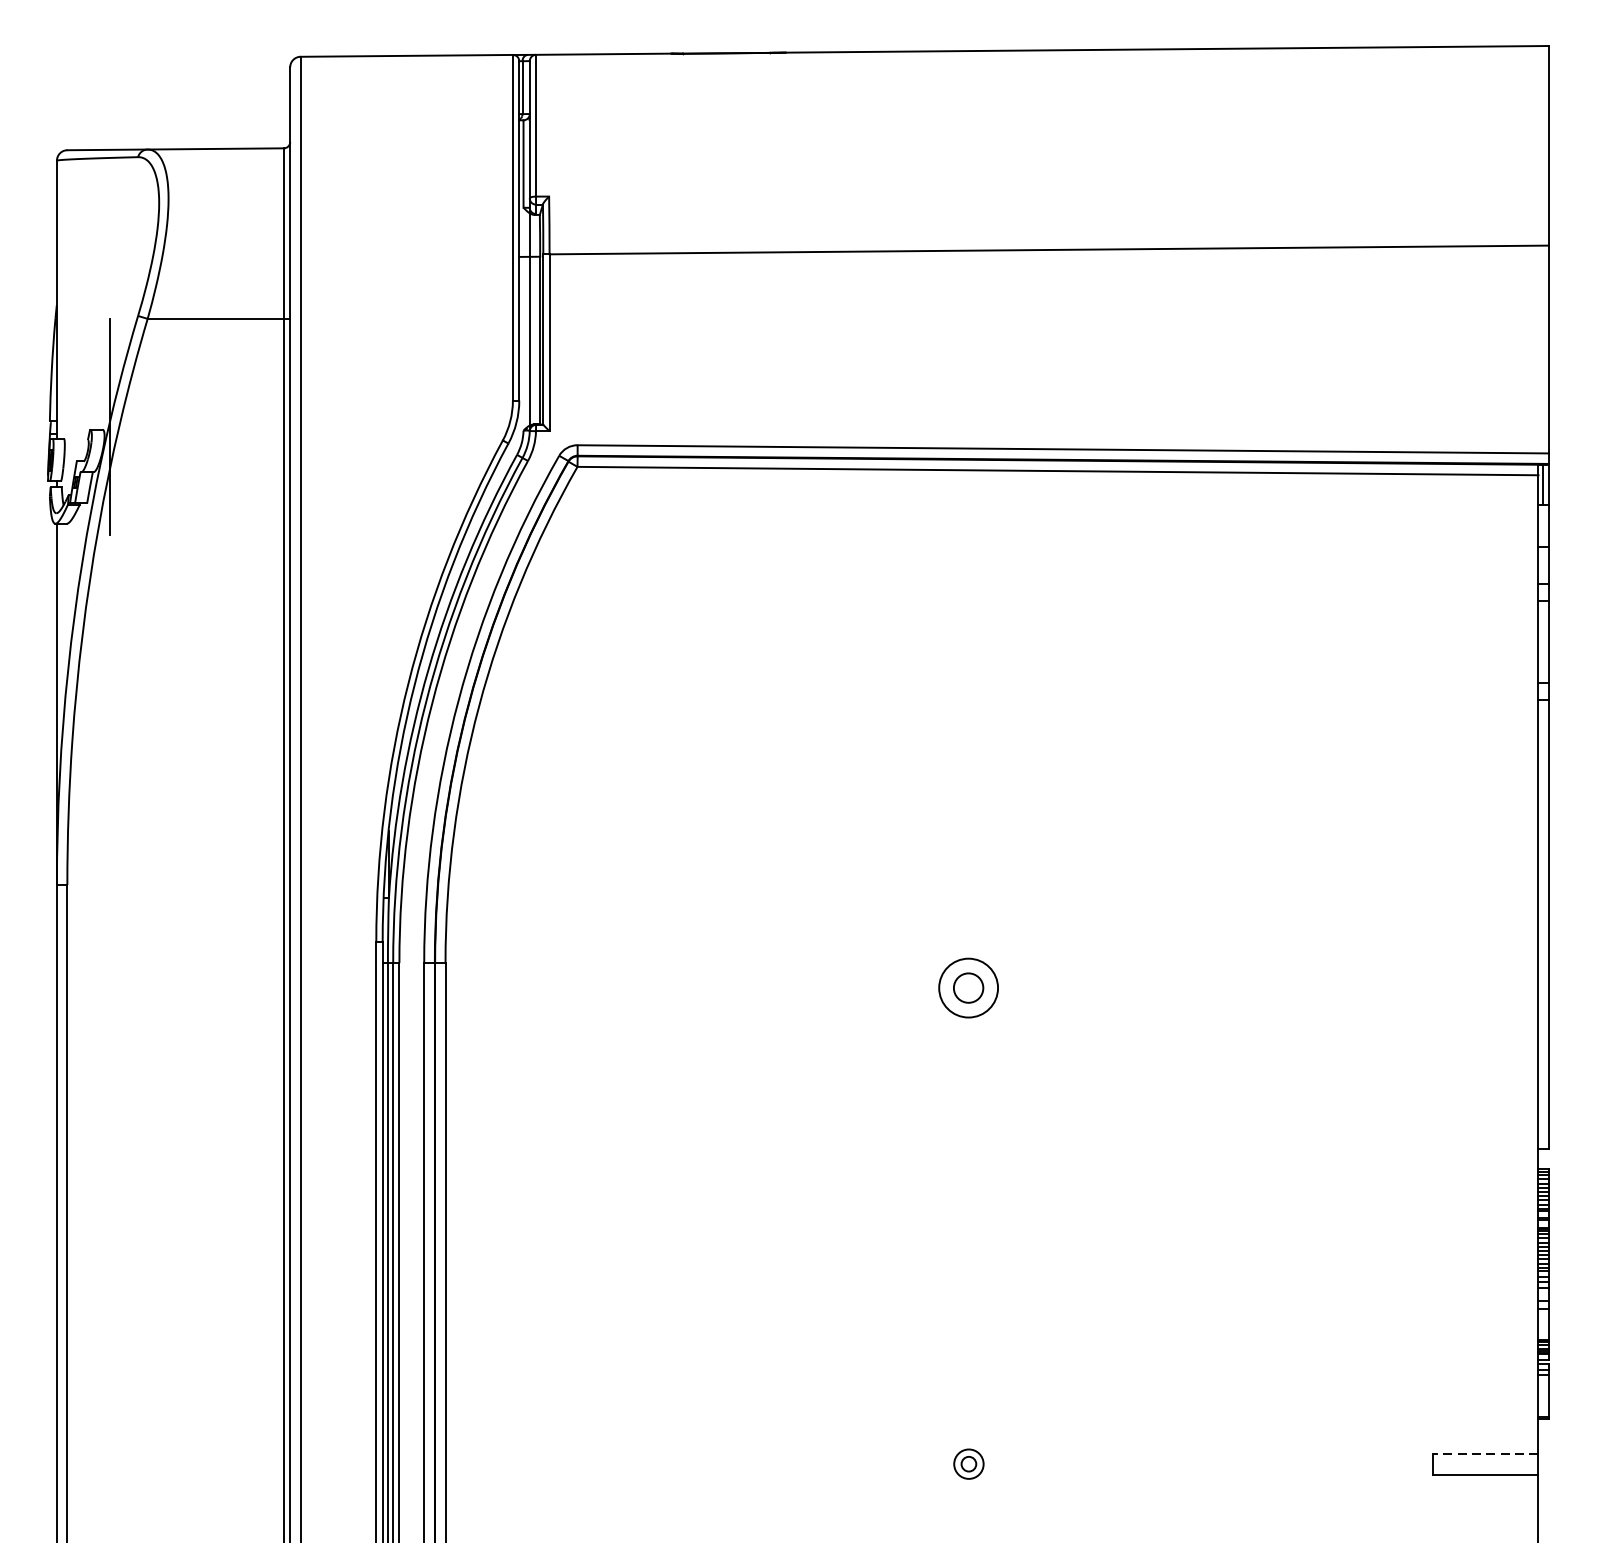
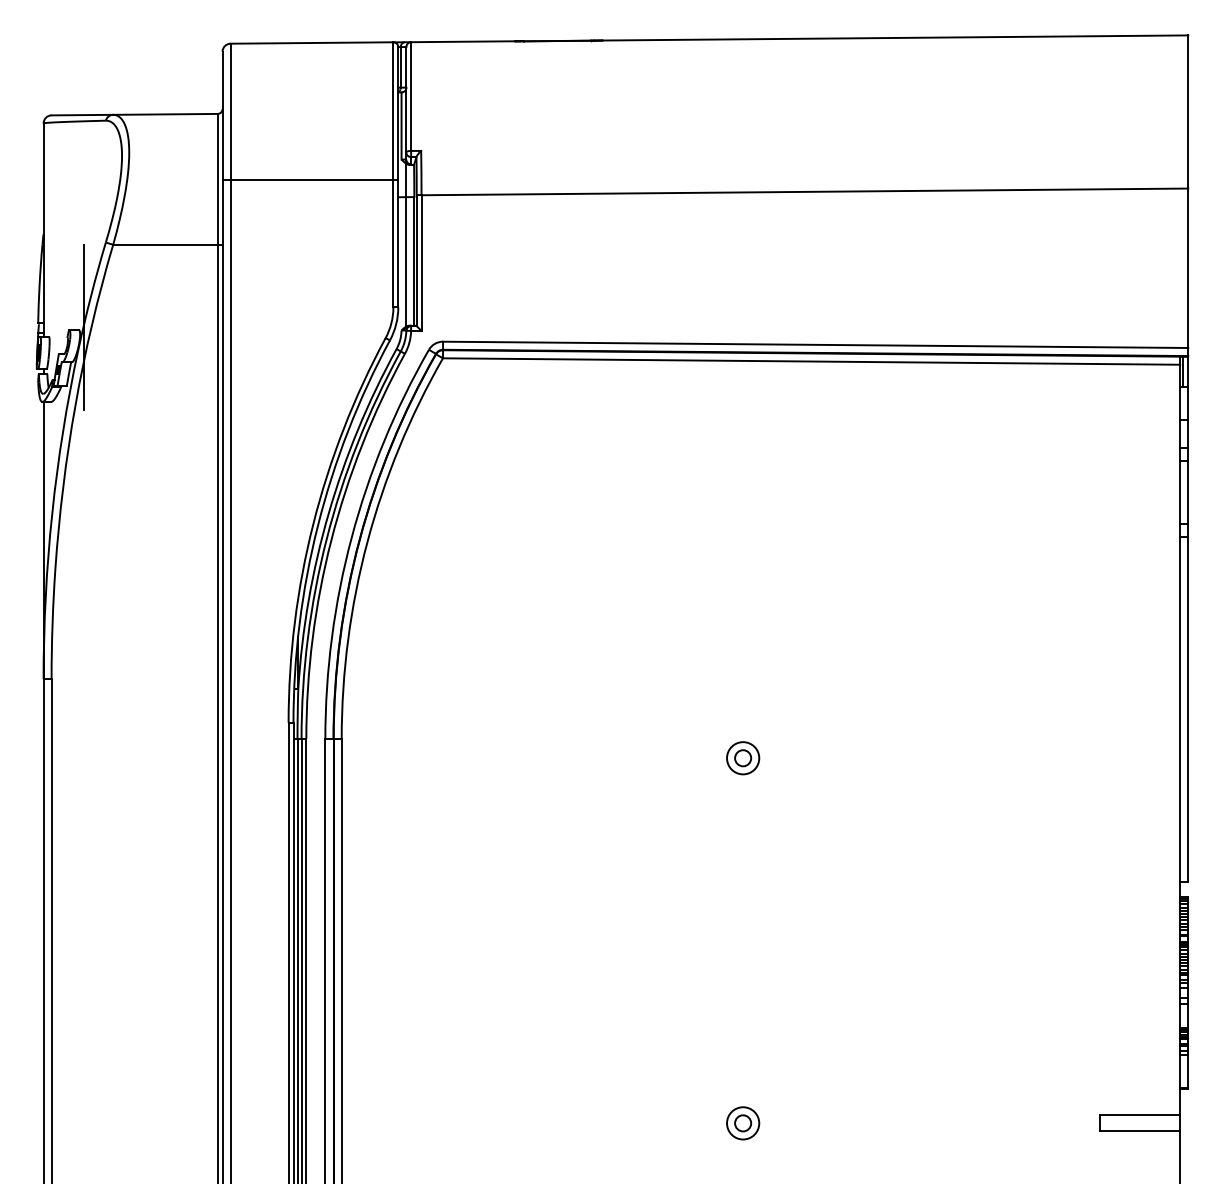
line: (404, 235) -> (310, 180), added
part: (969, 988) -> (743, 758), size x0.71
line: (1485, 1453) -> (1139, 1115), dashed -> solid
part: (969, 1464) -> (743, 1123), size x1.43

